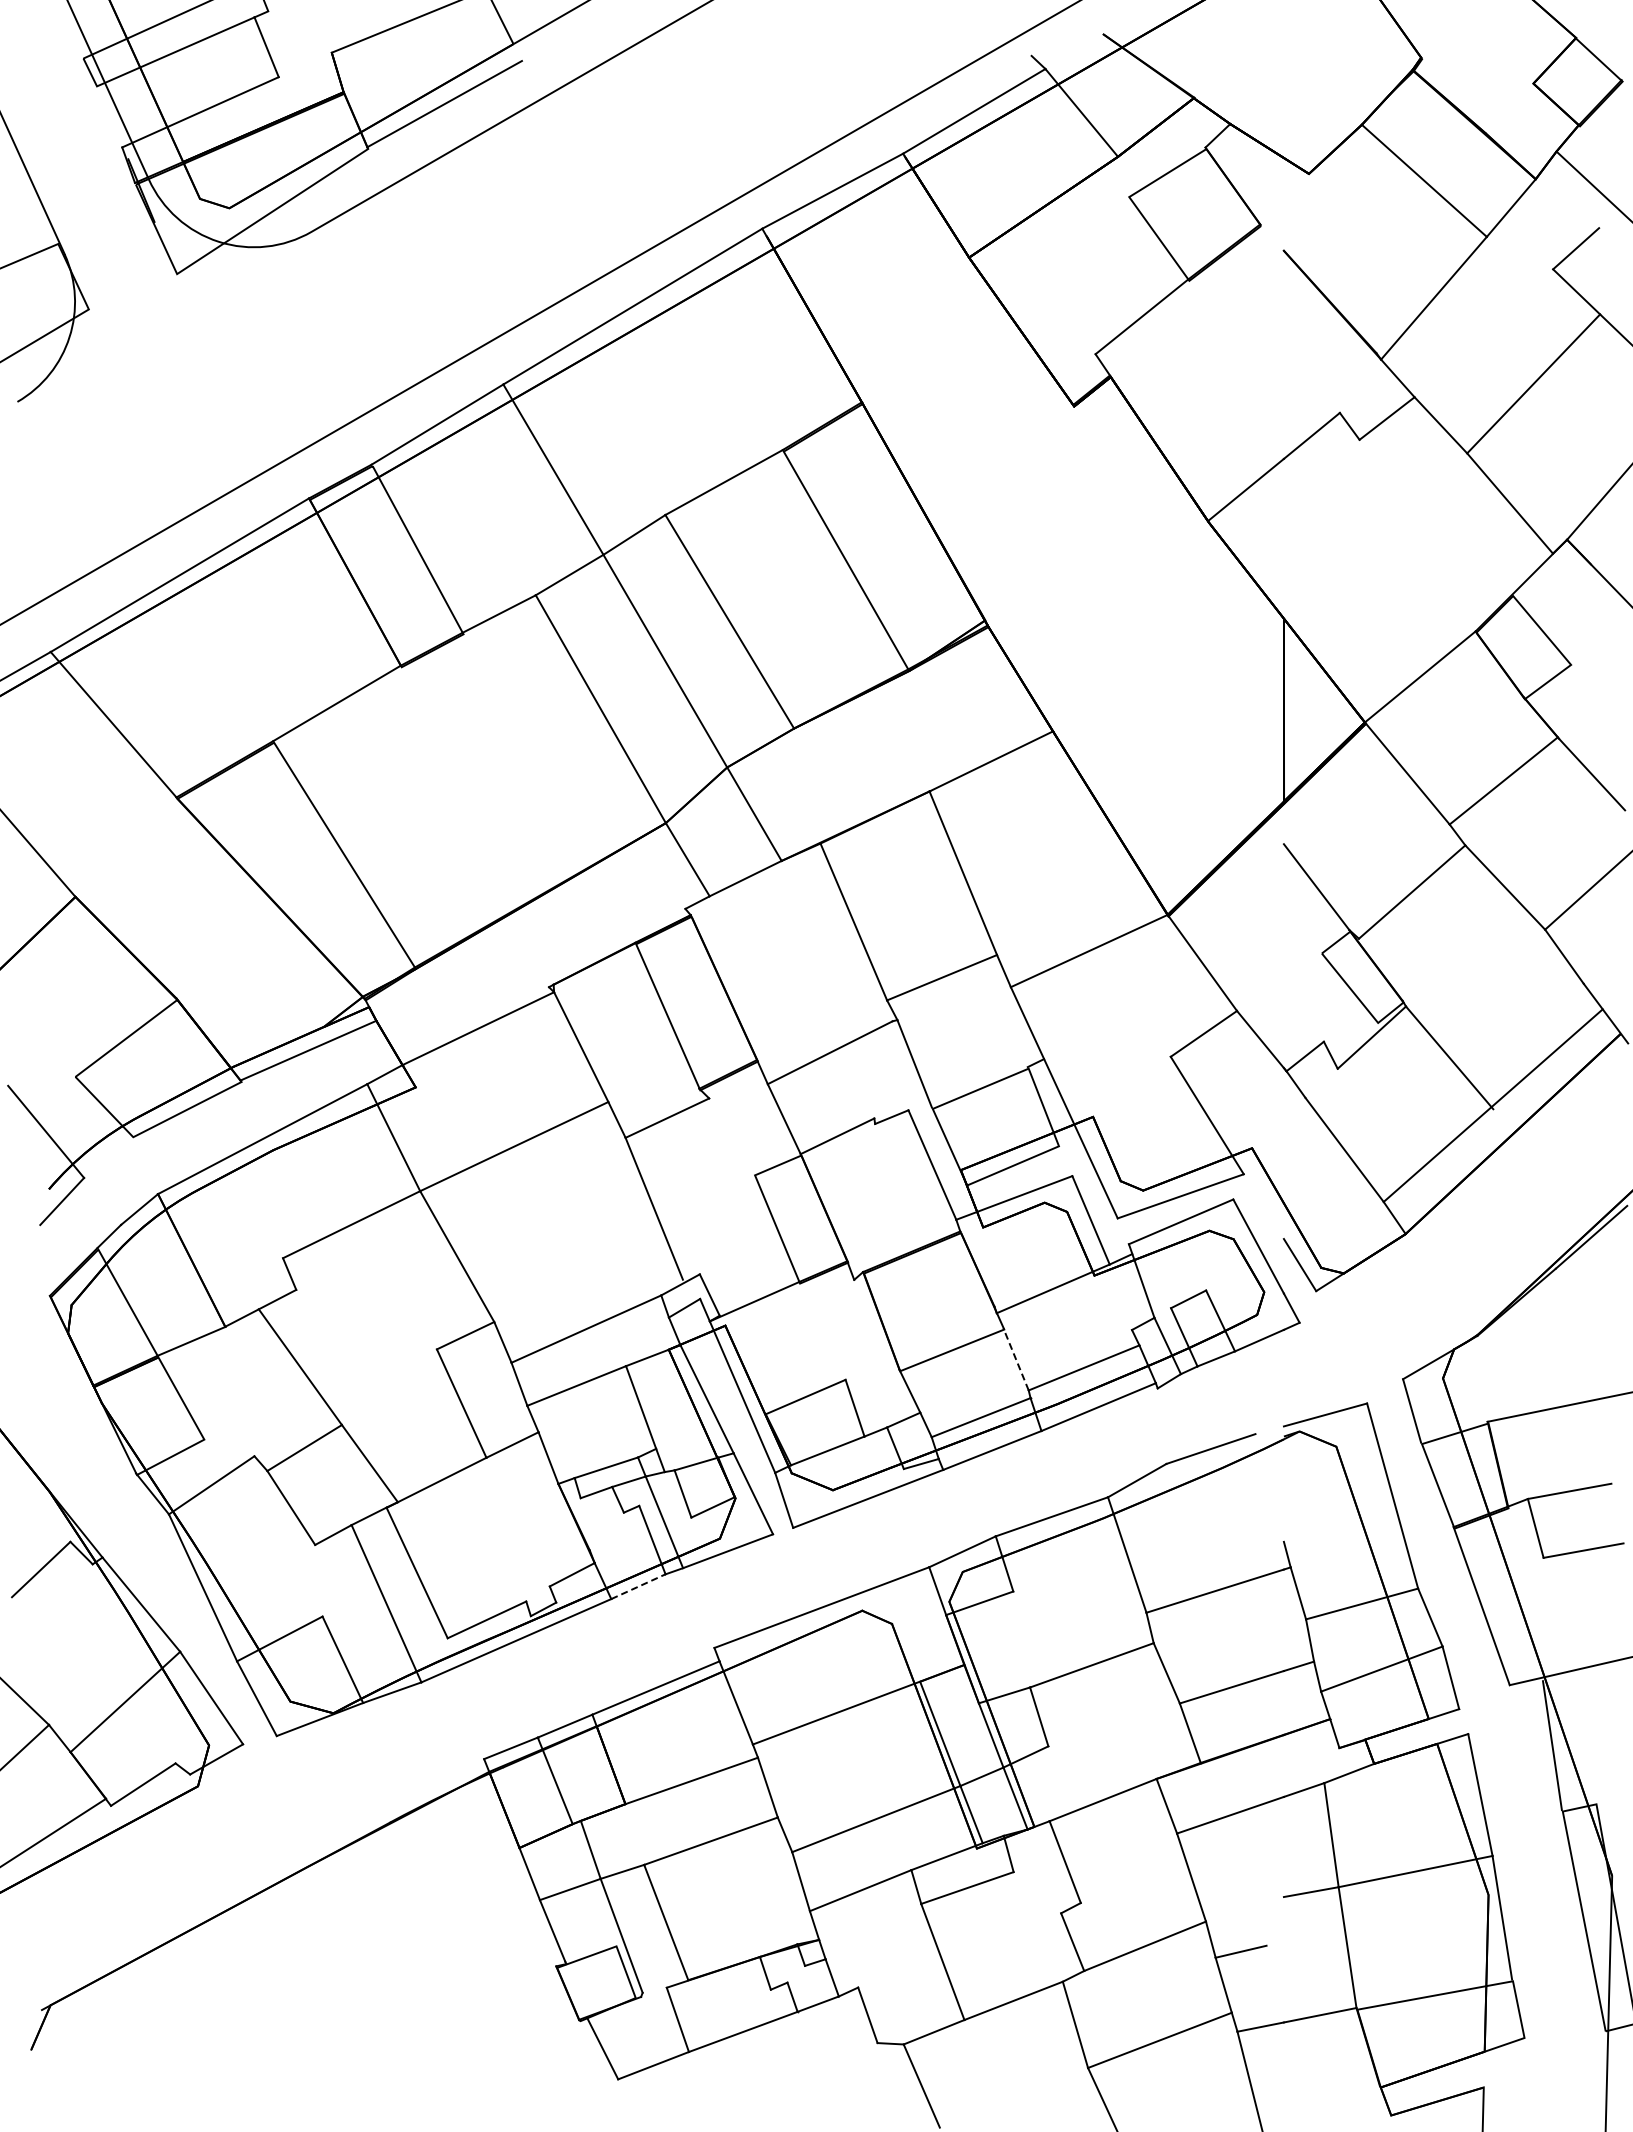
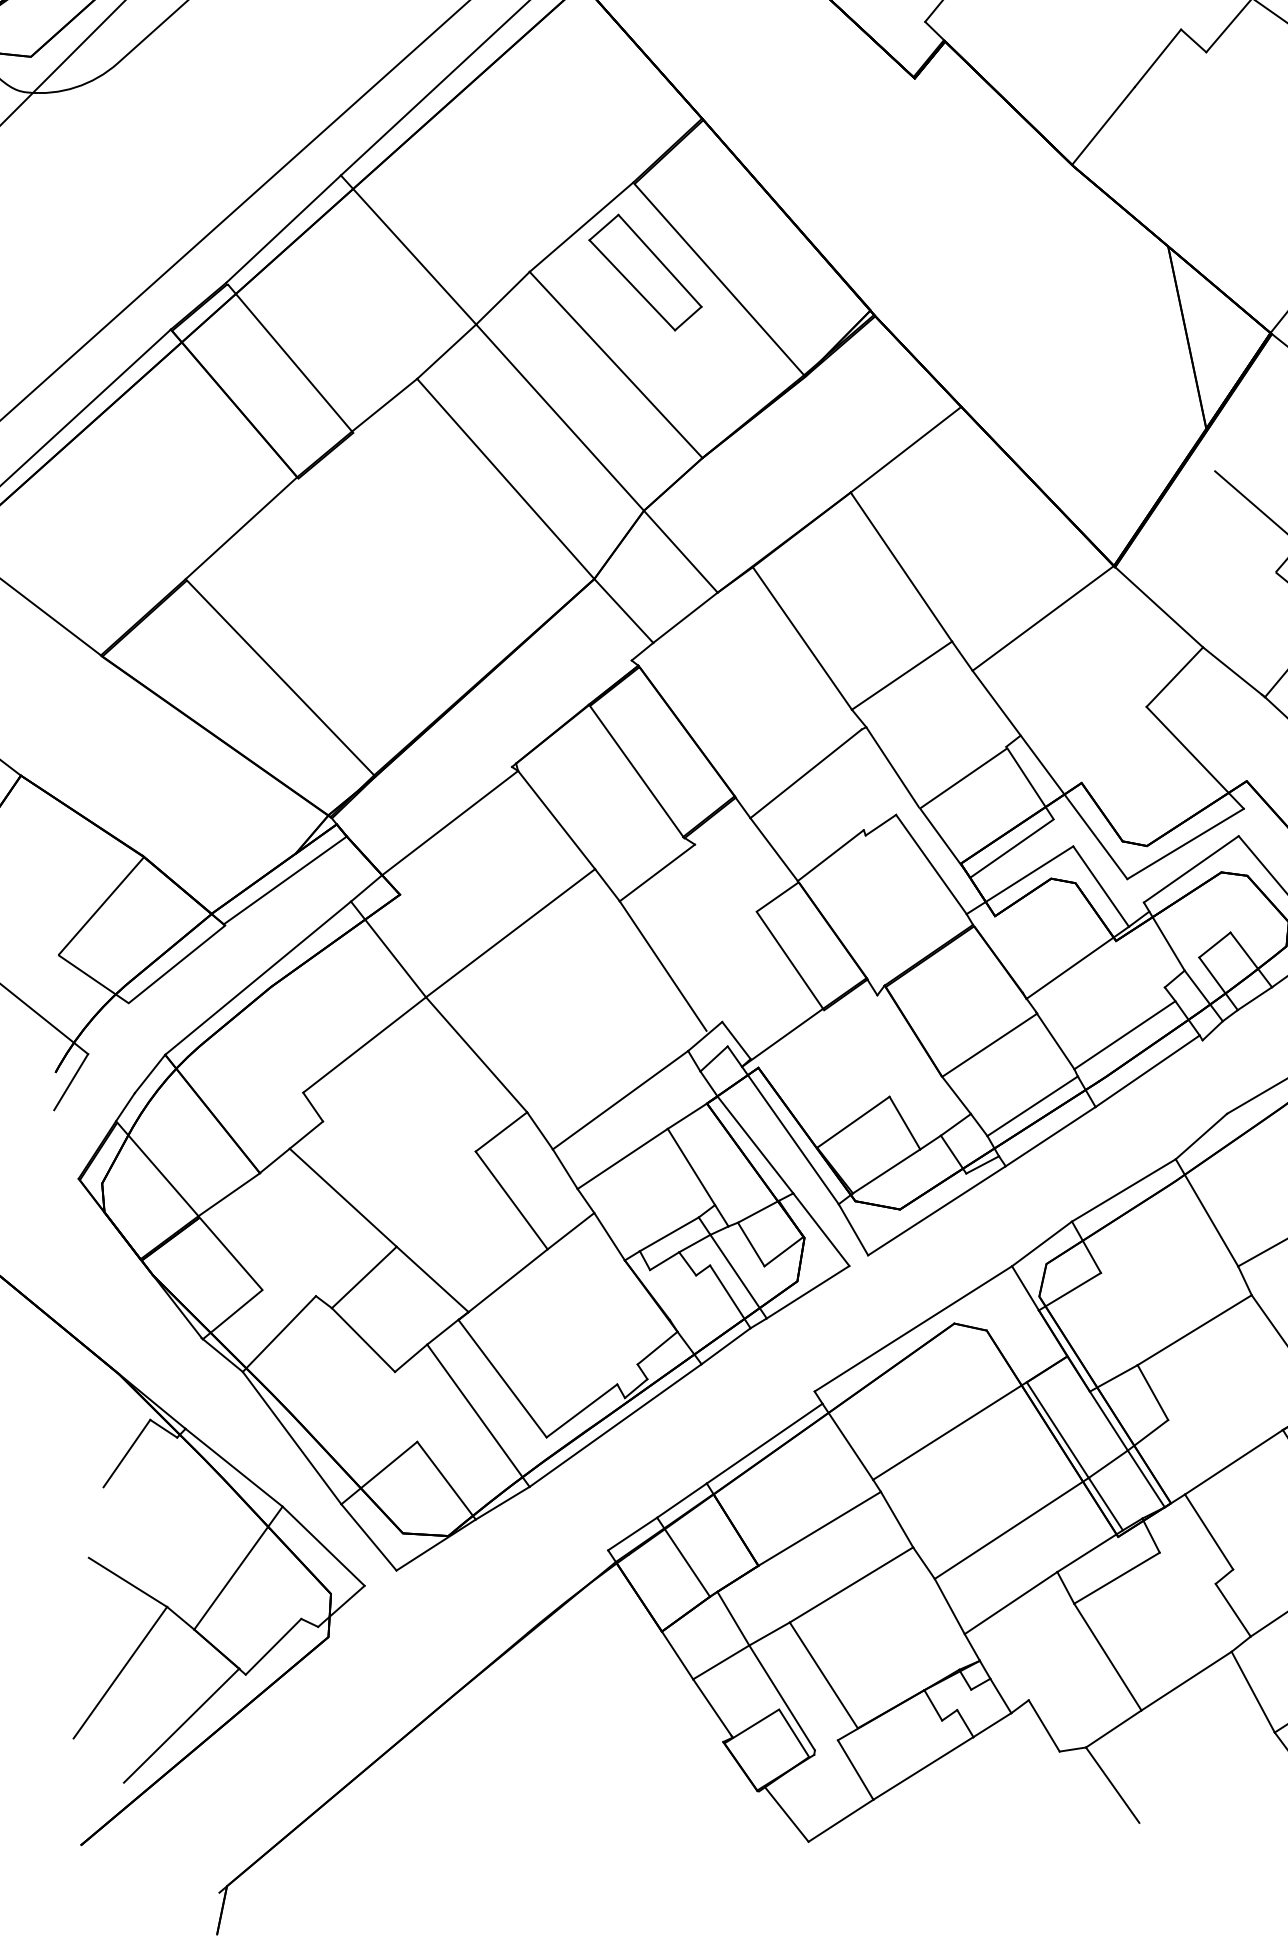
part: (776, 539) -> (645, 273), added
line: (1016, 1359) -> (1055, 1040), dashed -> solid
line: (638, 1586) -> (726, 1346), dashed -> solid

